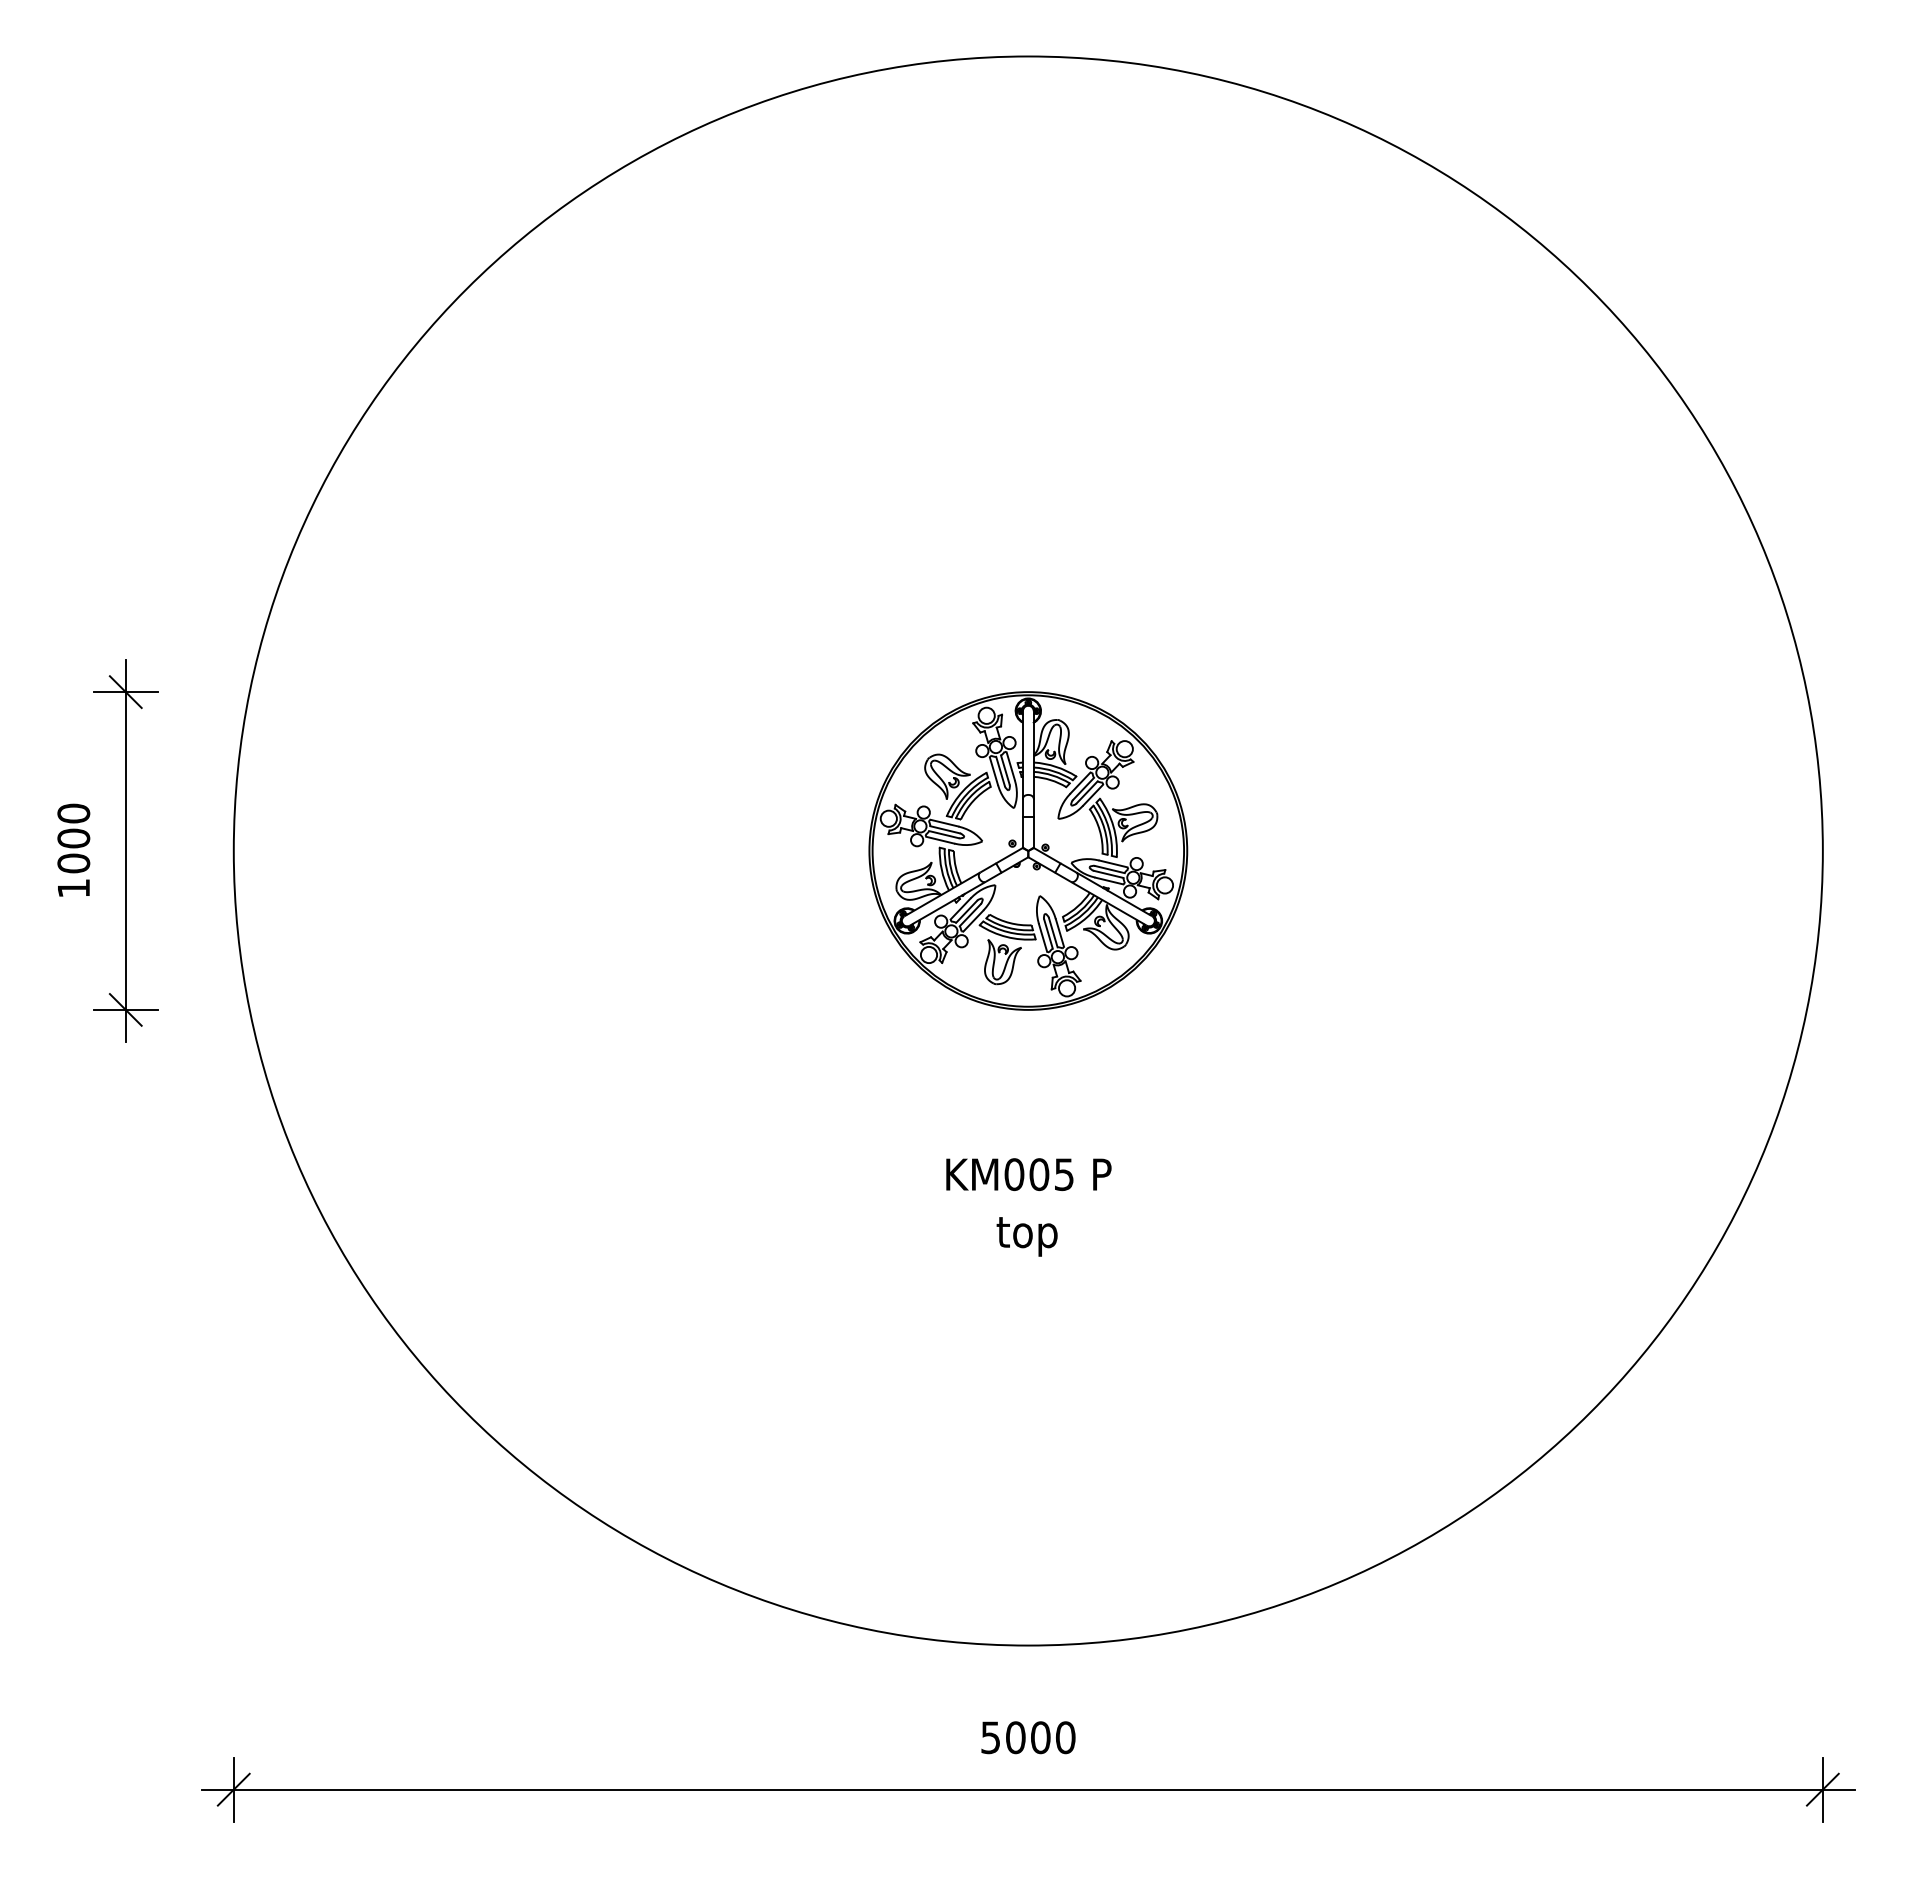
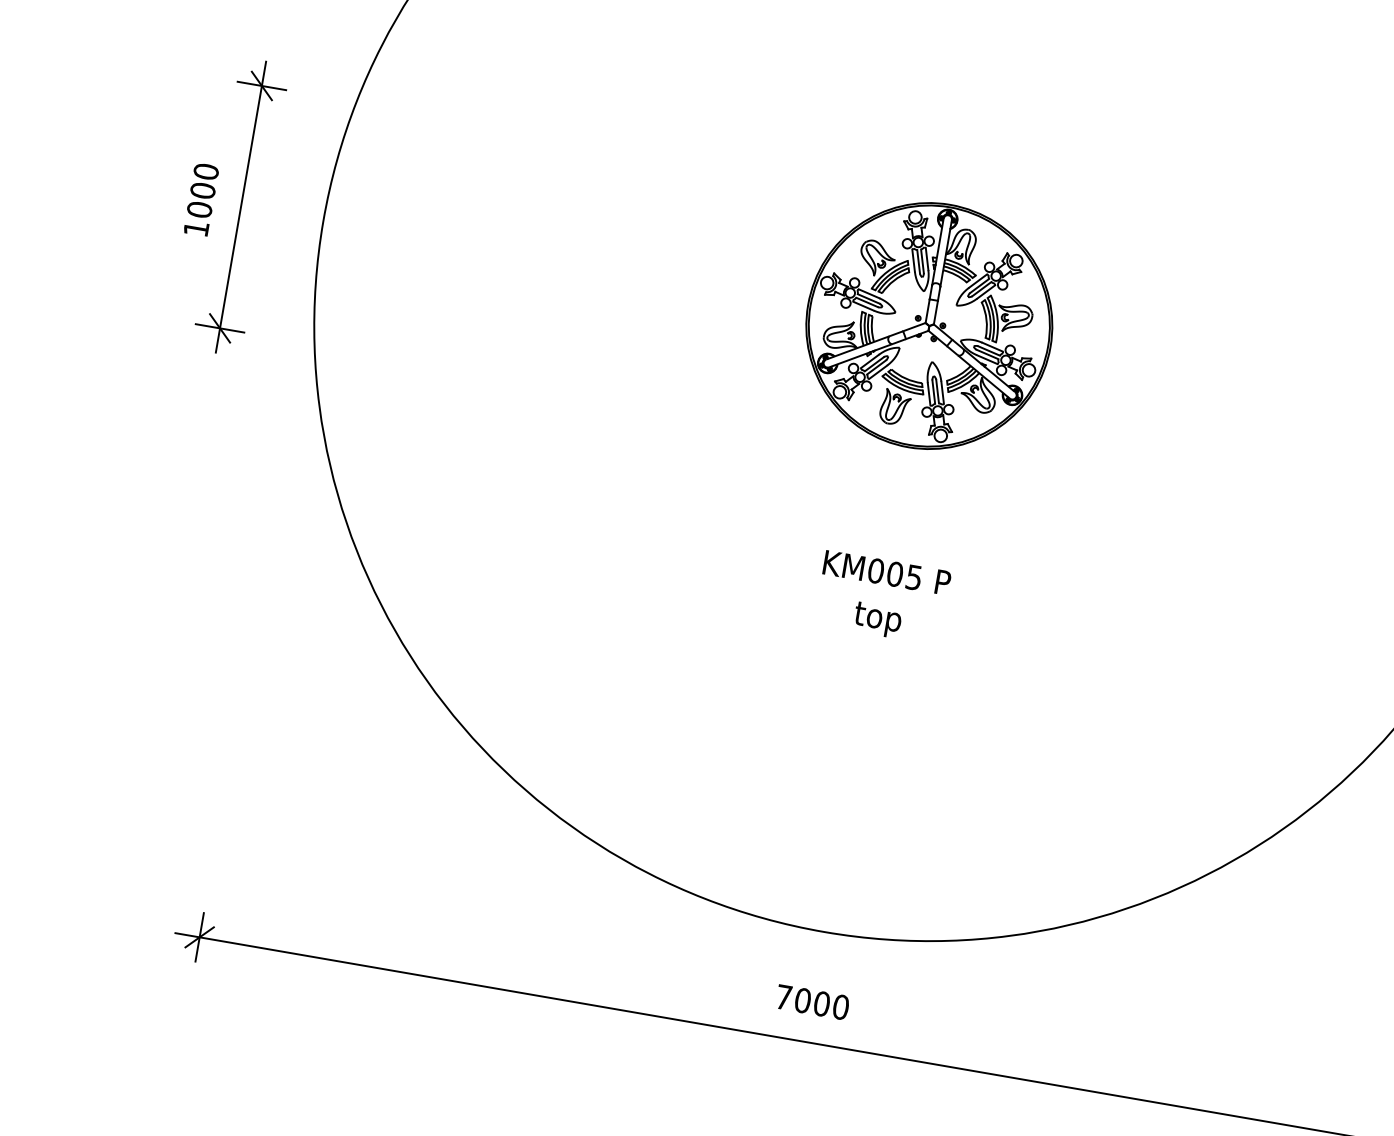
text: (990, 1737) -> (783, 997), 5000 -> 7000

